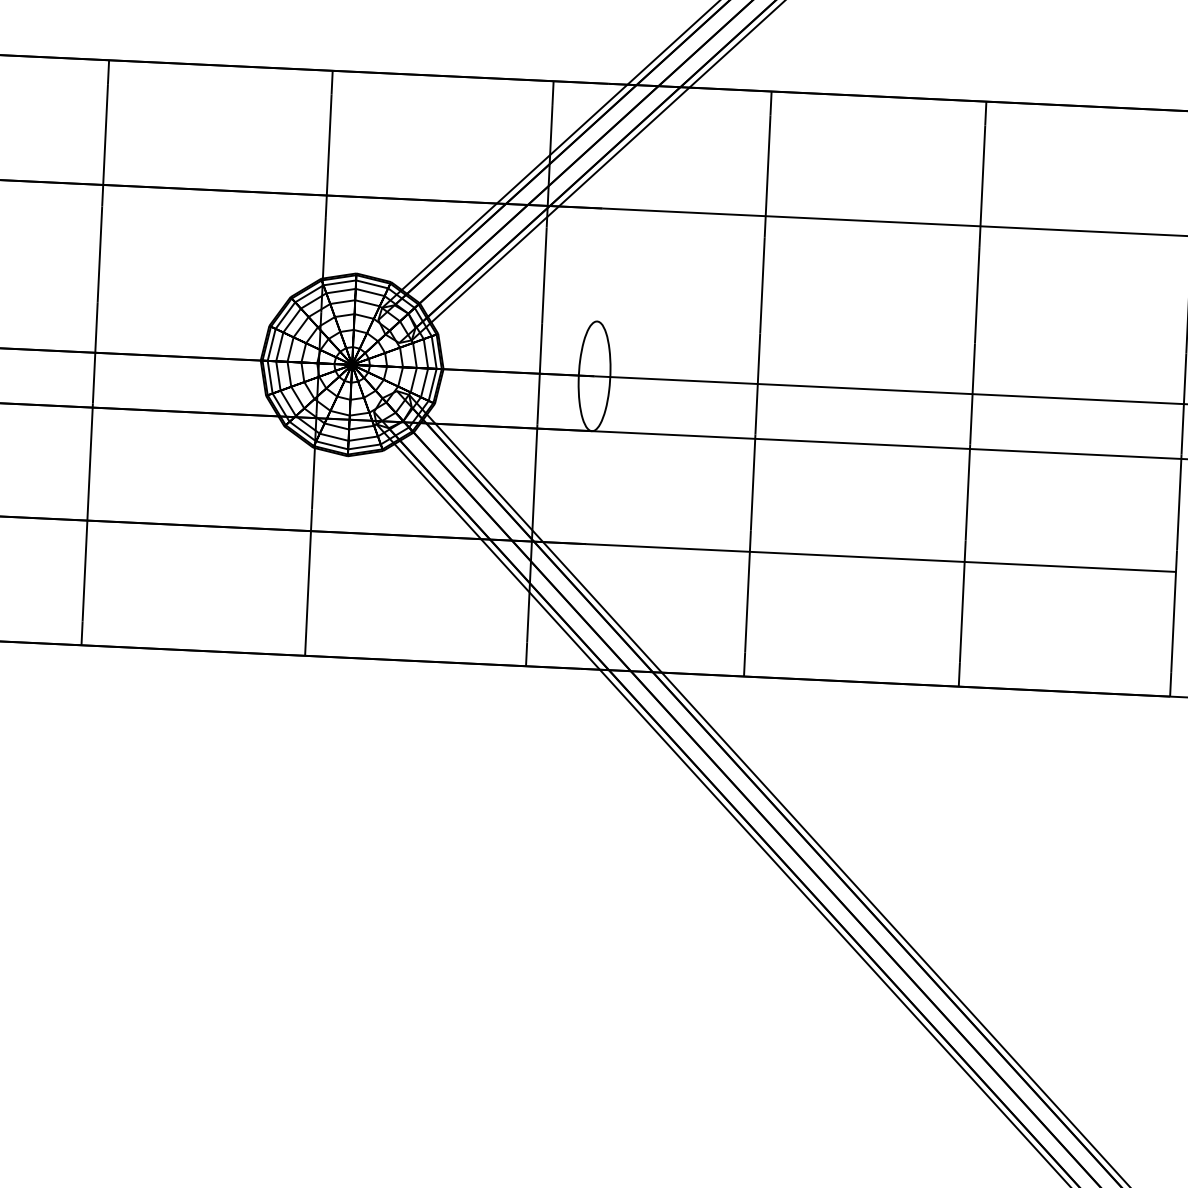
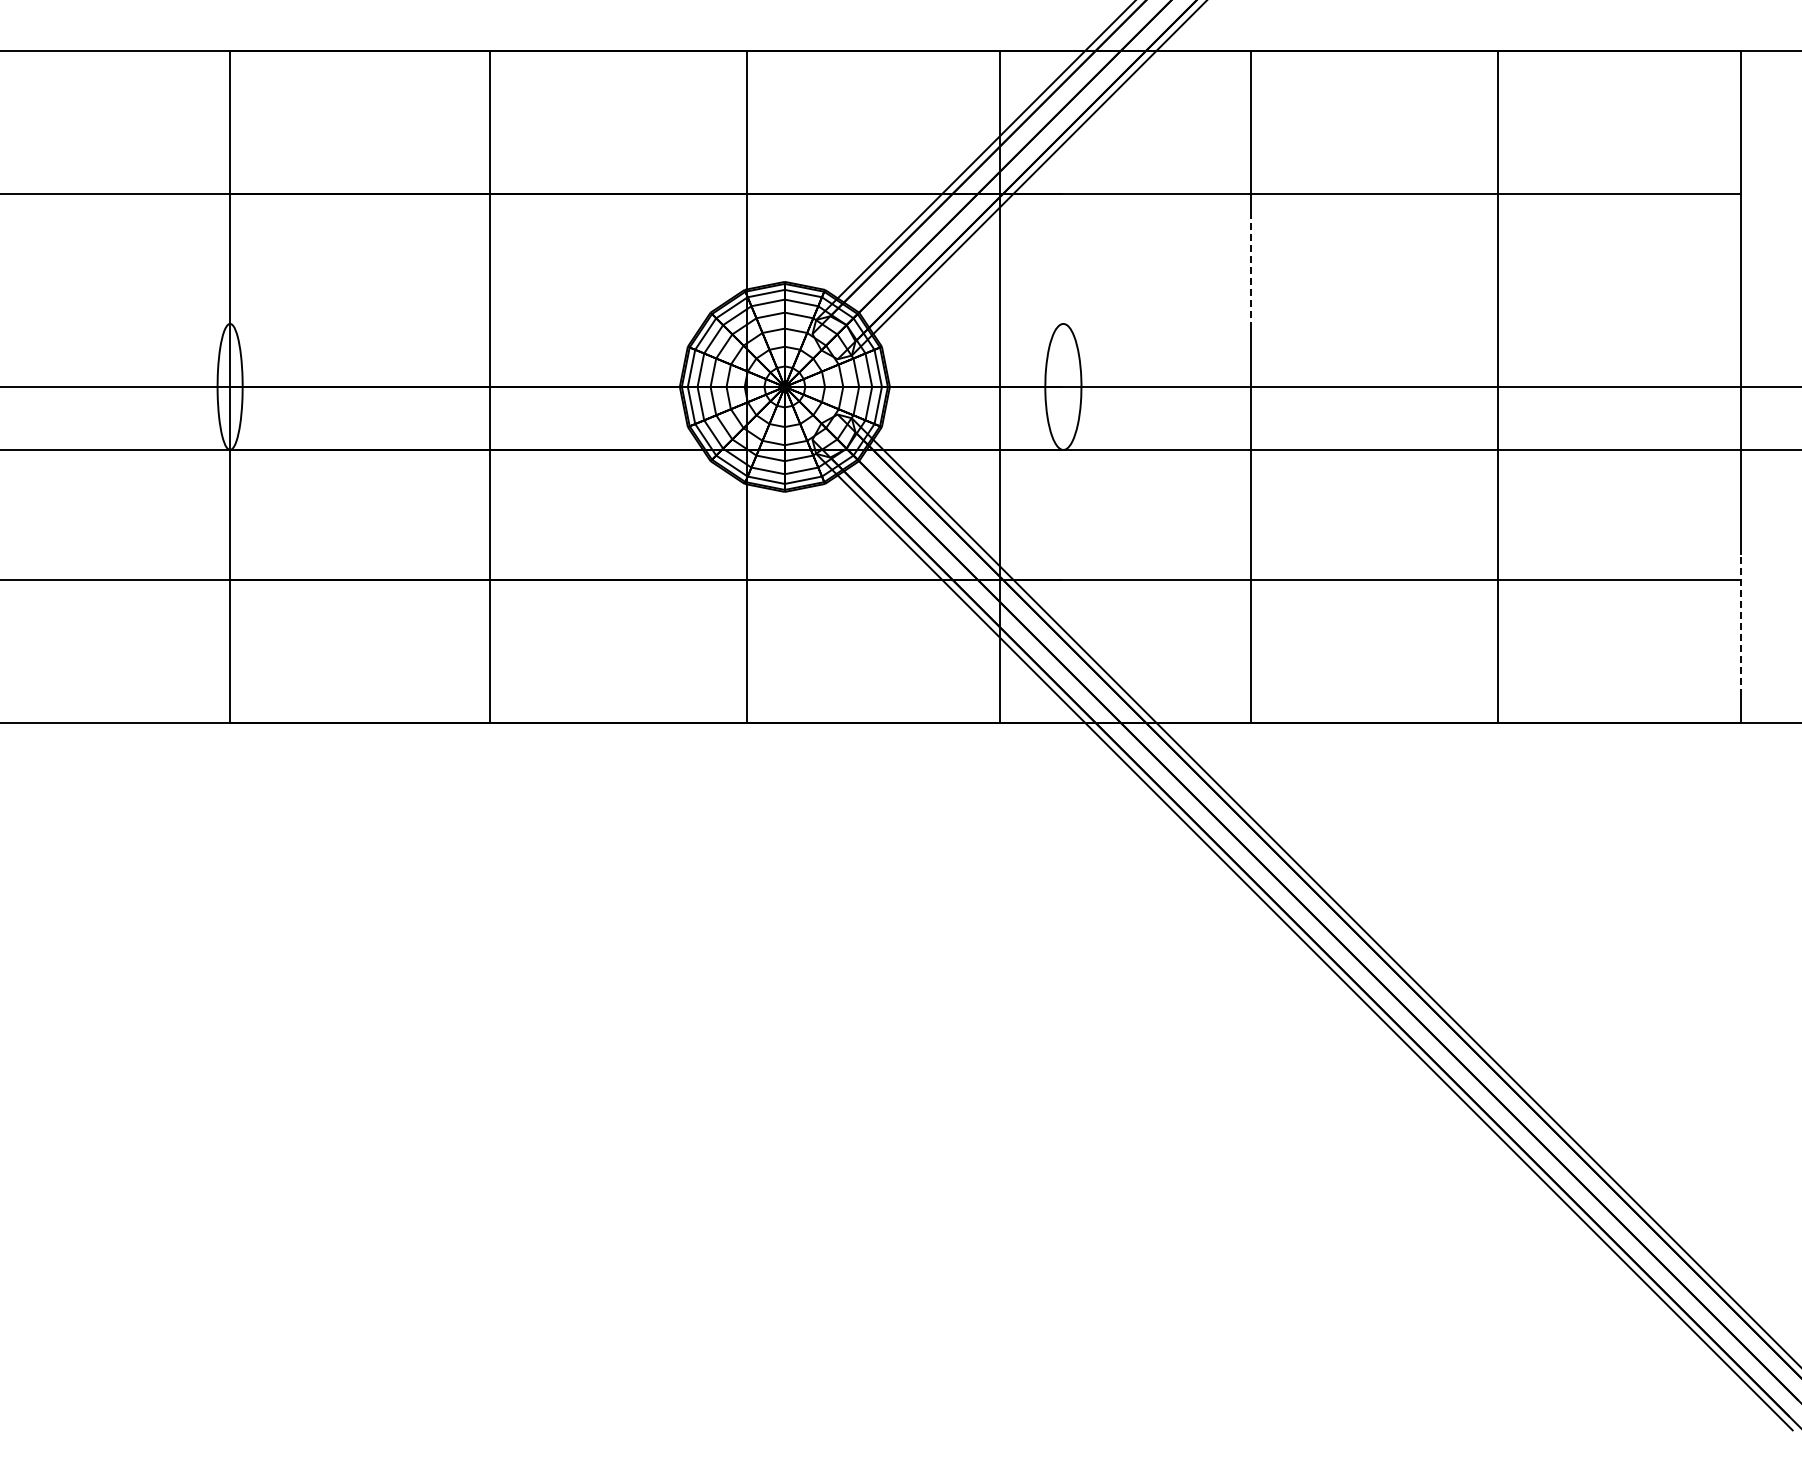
line: (762, 285) -> (1250, 273), solid -> dashed
line: (1174, 611) -> (1740, 625), solid -> dashed

